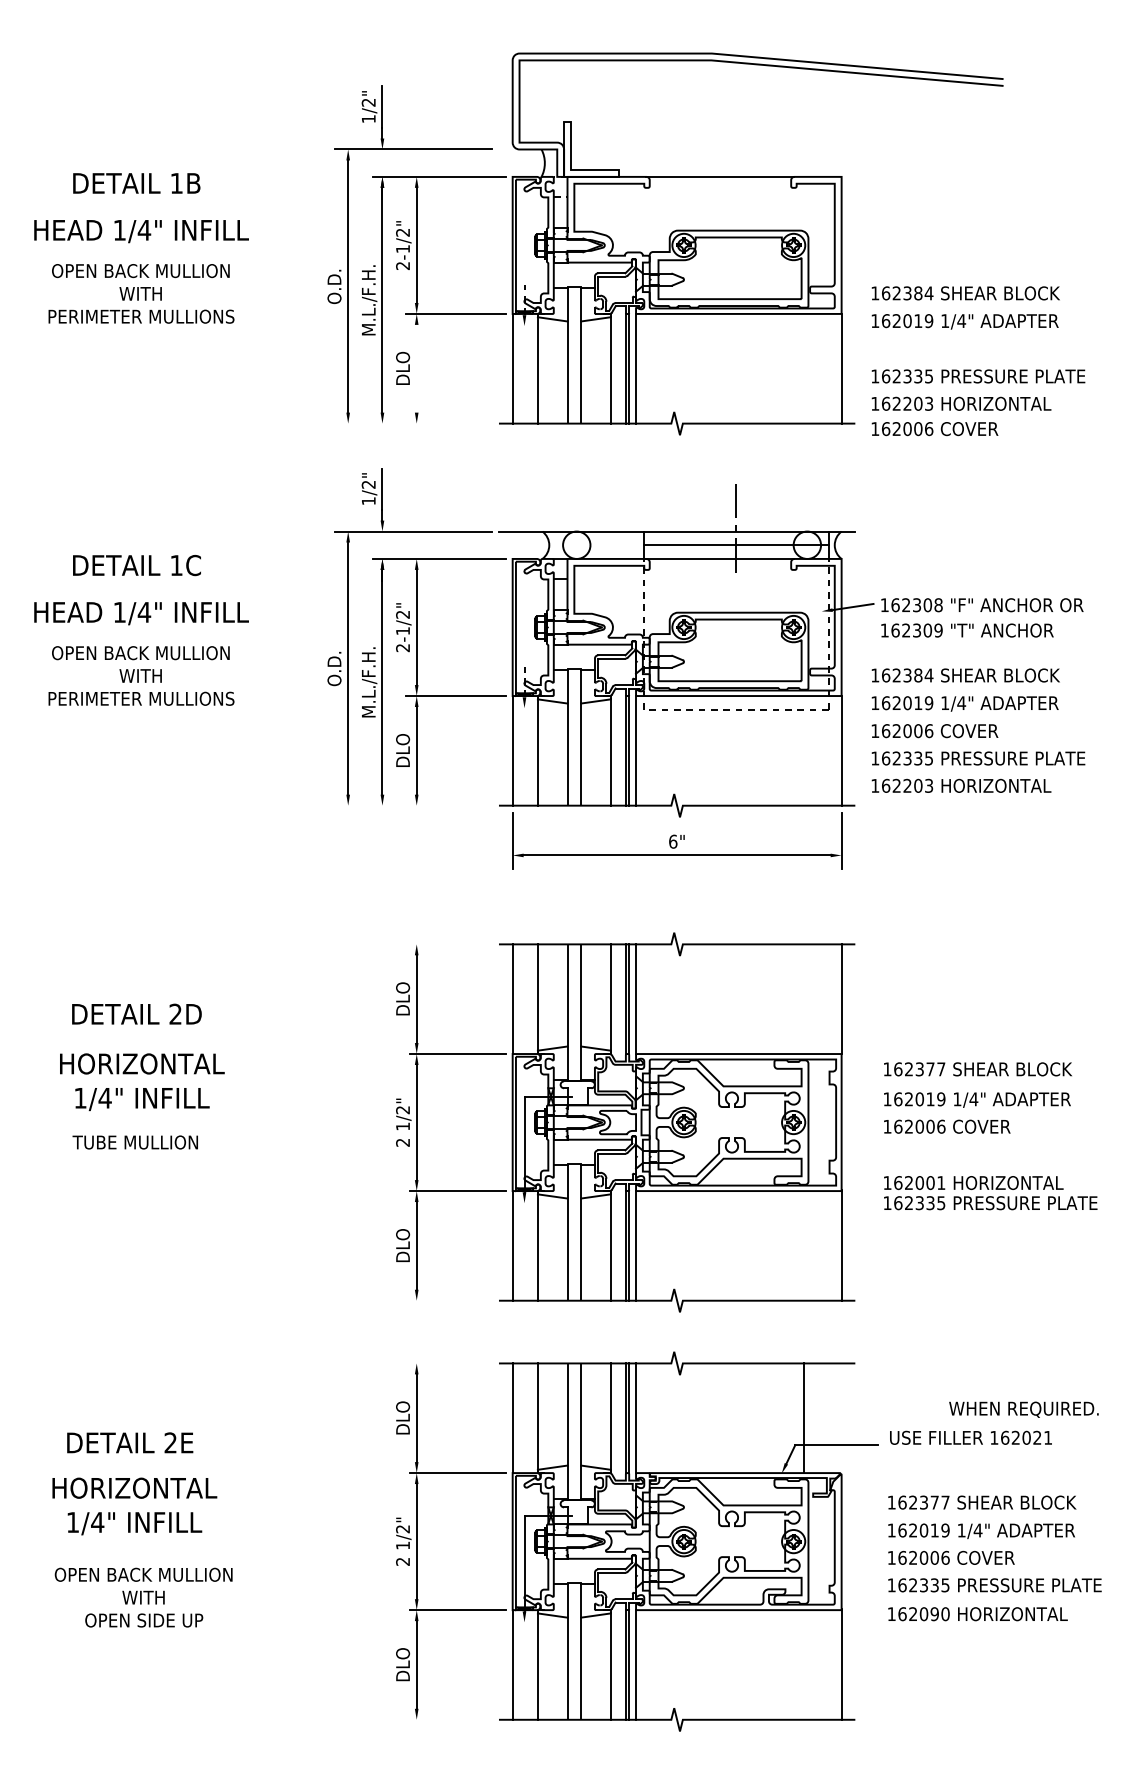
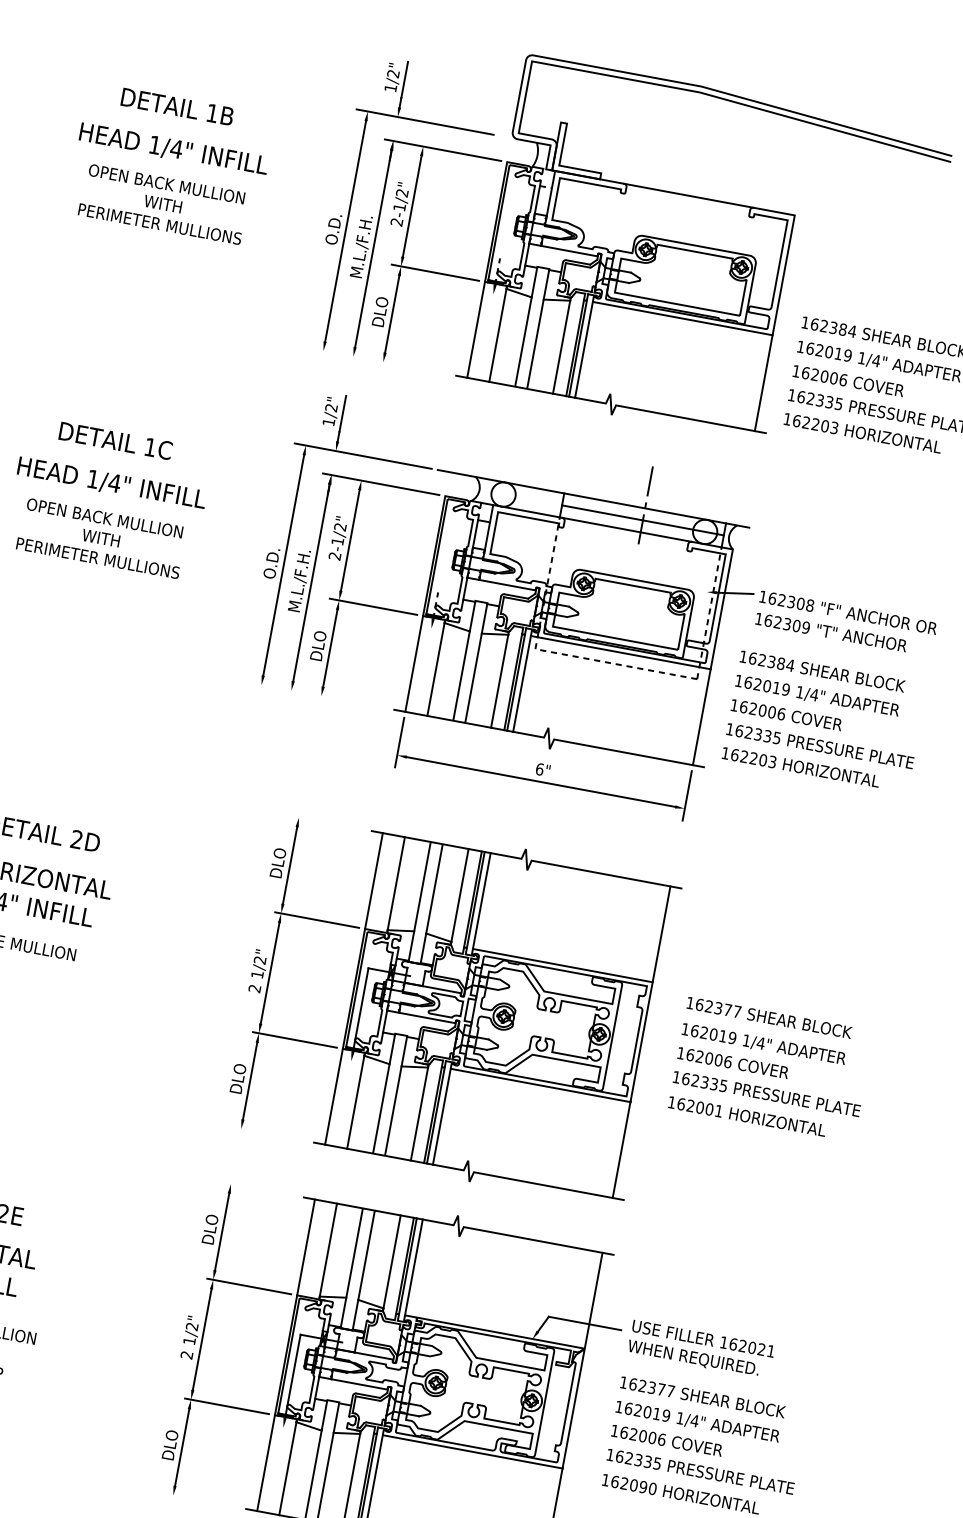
line: (416, 368) -> (392, 314), added
text: (934, 429) -> (848, 381), moved
text: (990, 1203) -> (766, 1094), moved
text: (1023, 1409) -> (693, 1358), moved
line: (803, 1418) -> (593, 1300), moved

